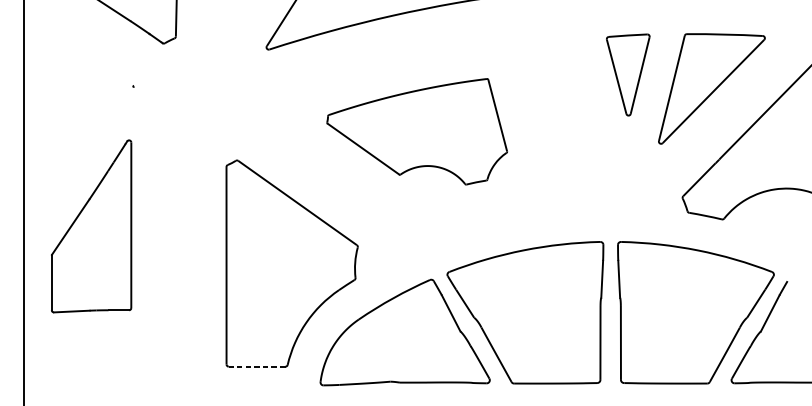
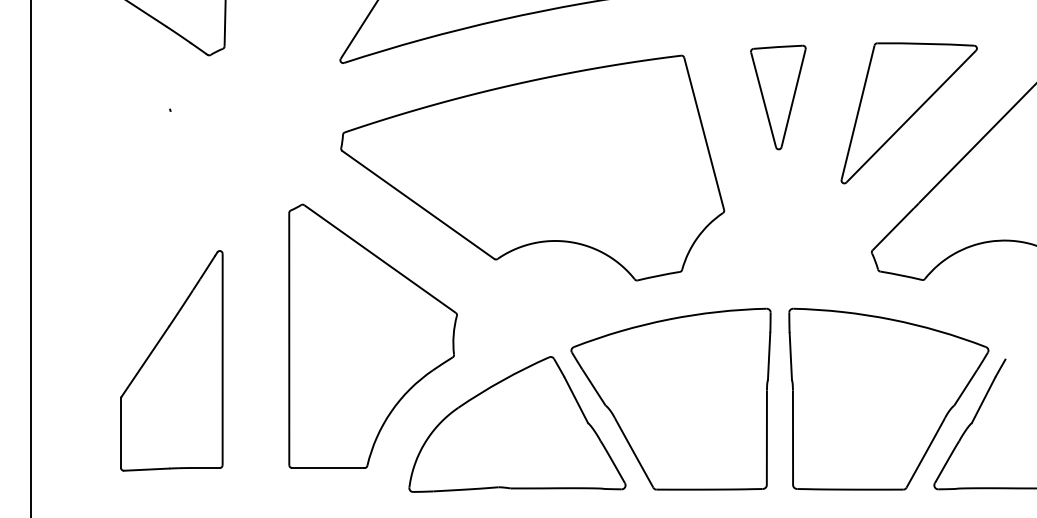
part: (628, 74) -> (778, 97), moved
part: (416, 131) -> (532, 167), size x1.67
part: (91, 226) -> (171, 360), moved
line: (256, 367) -> (327, 468), dashed -> solid

